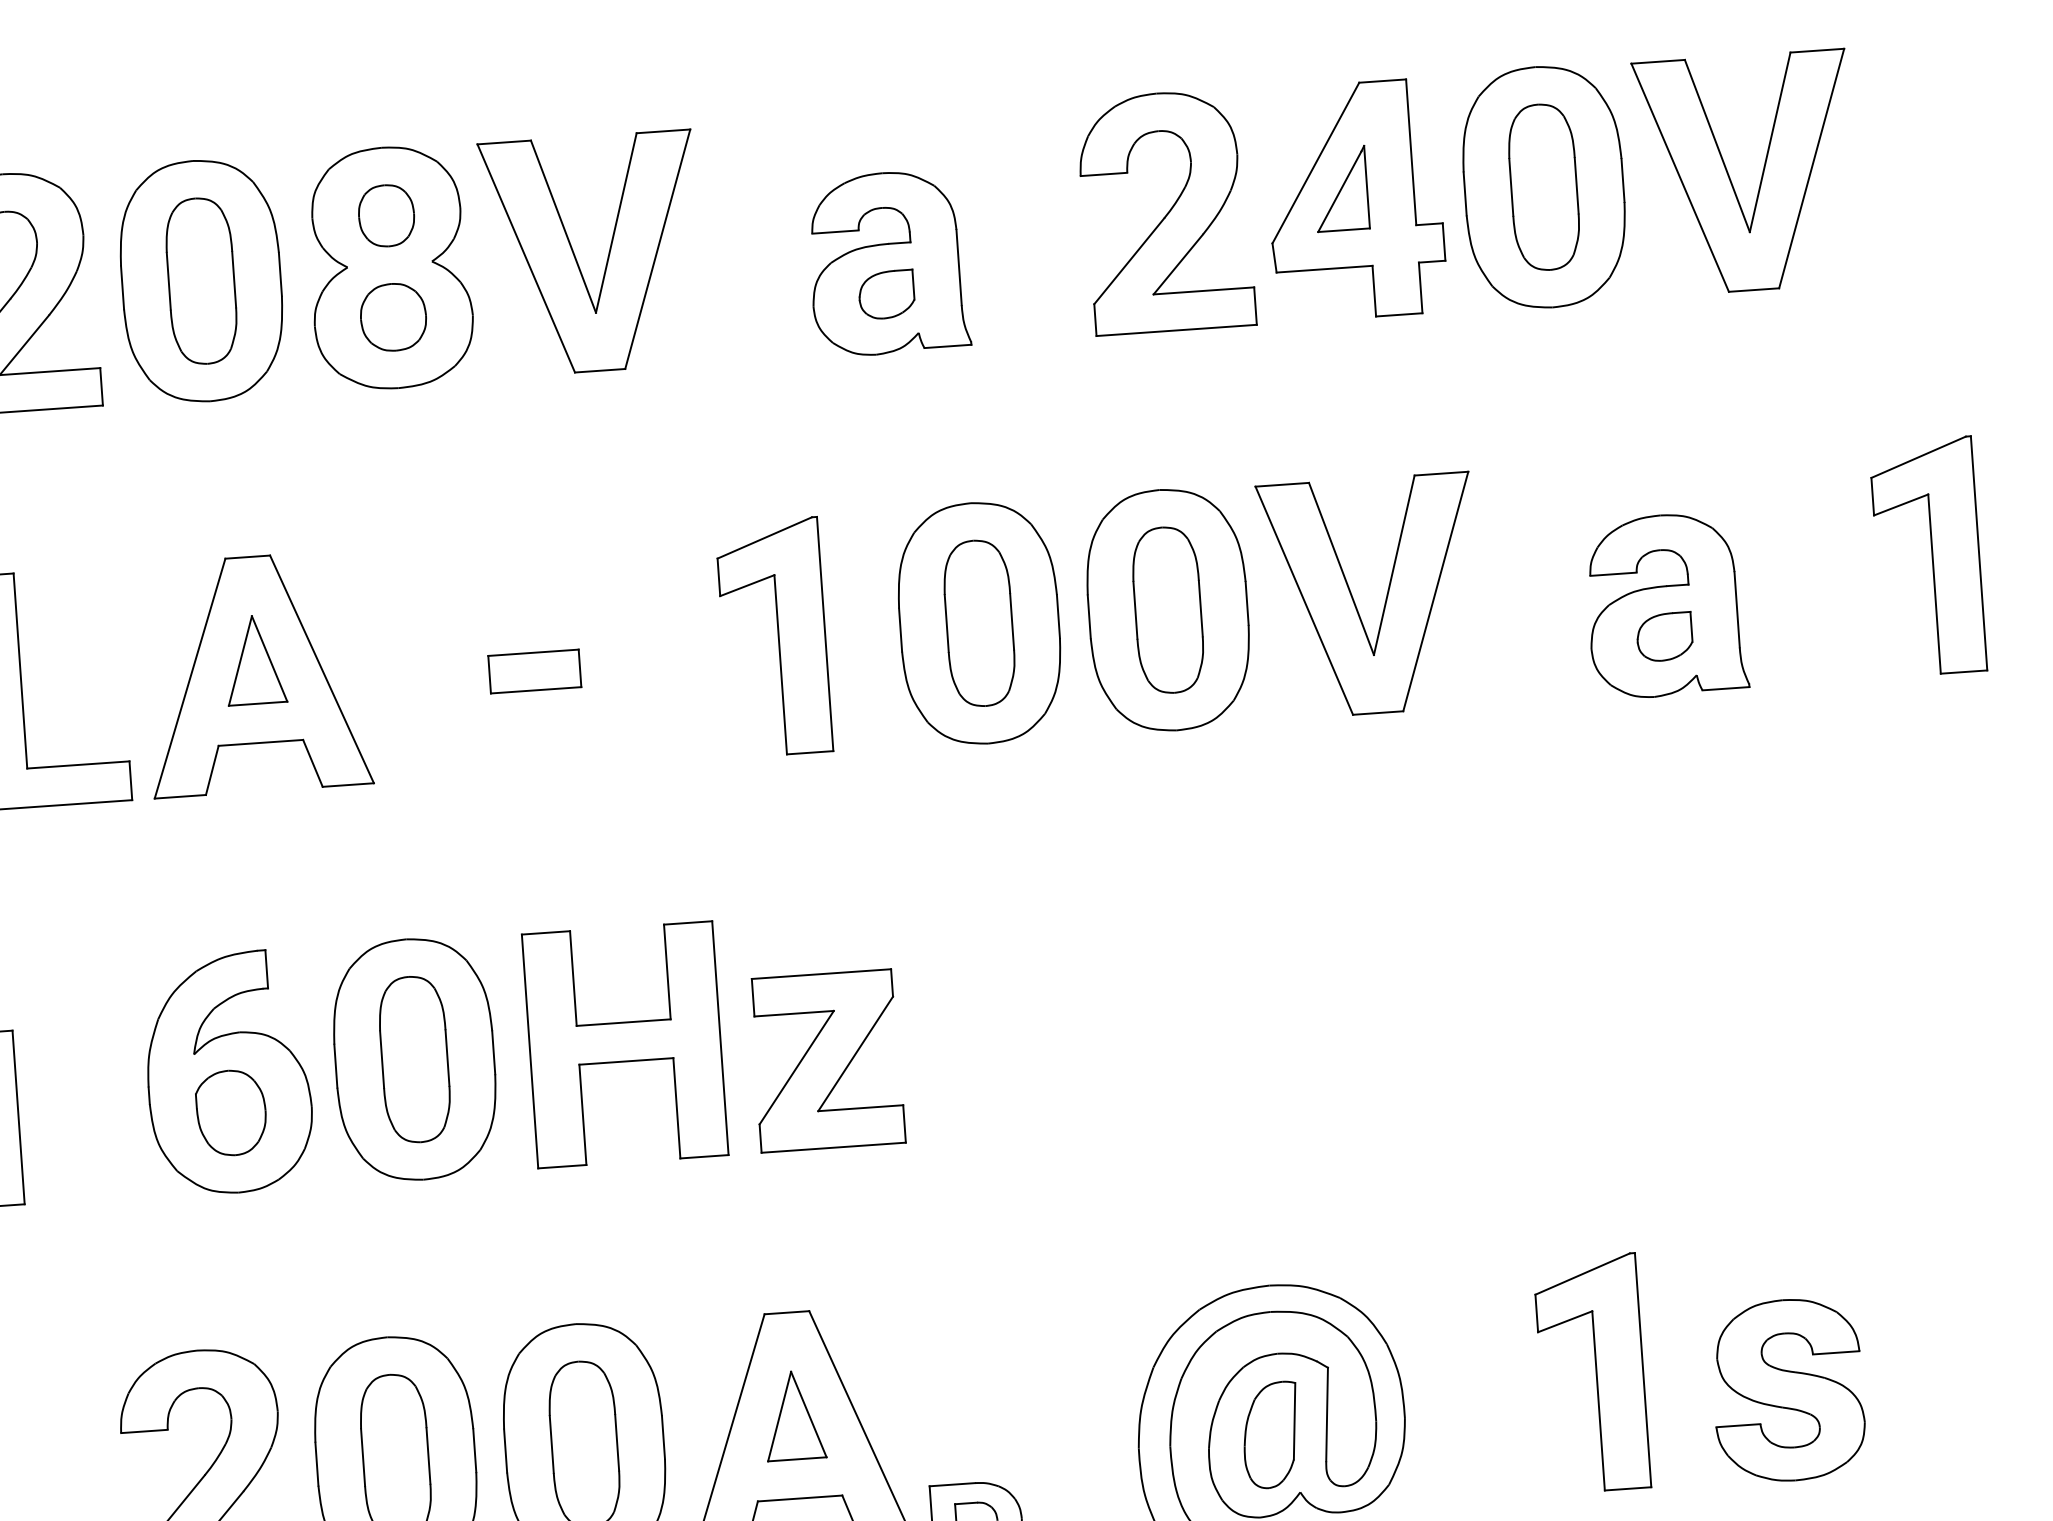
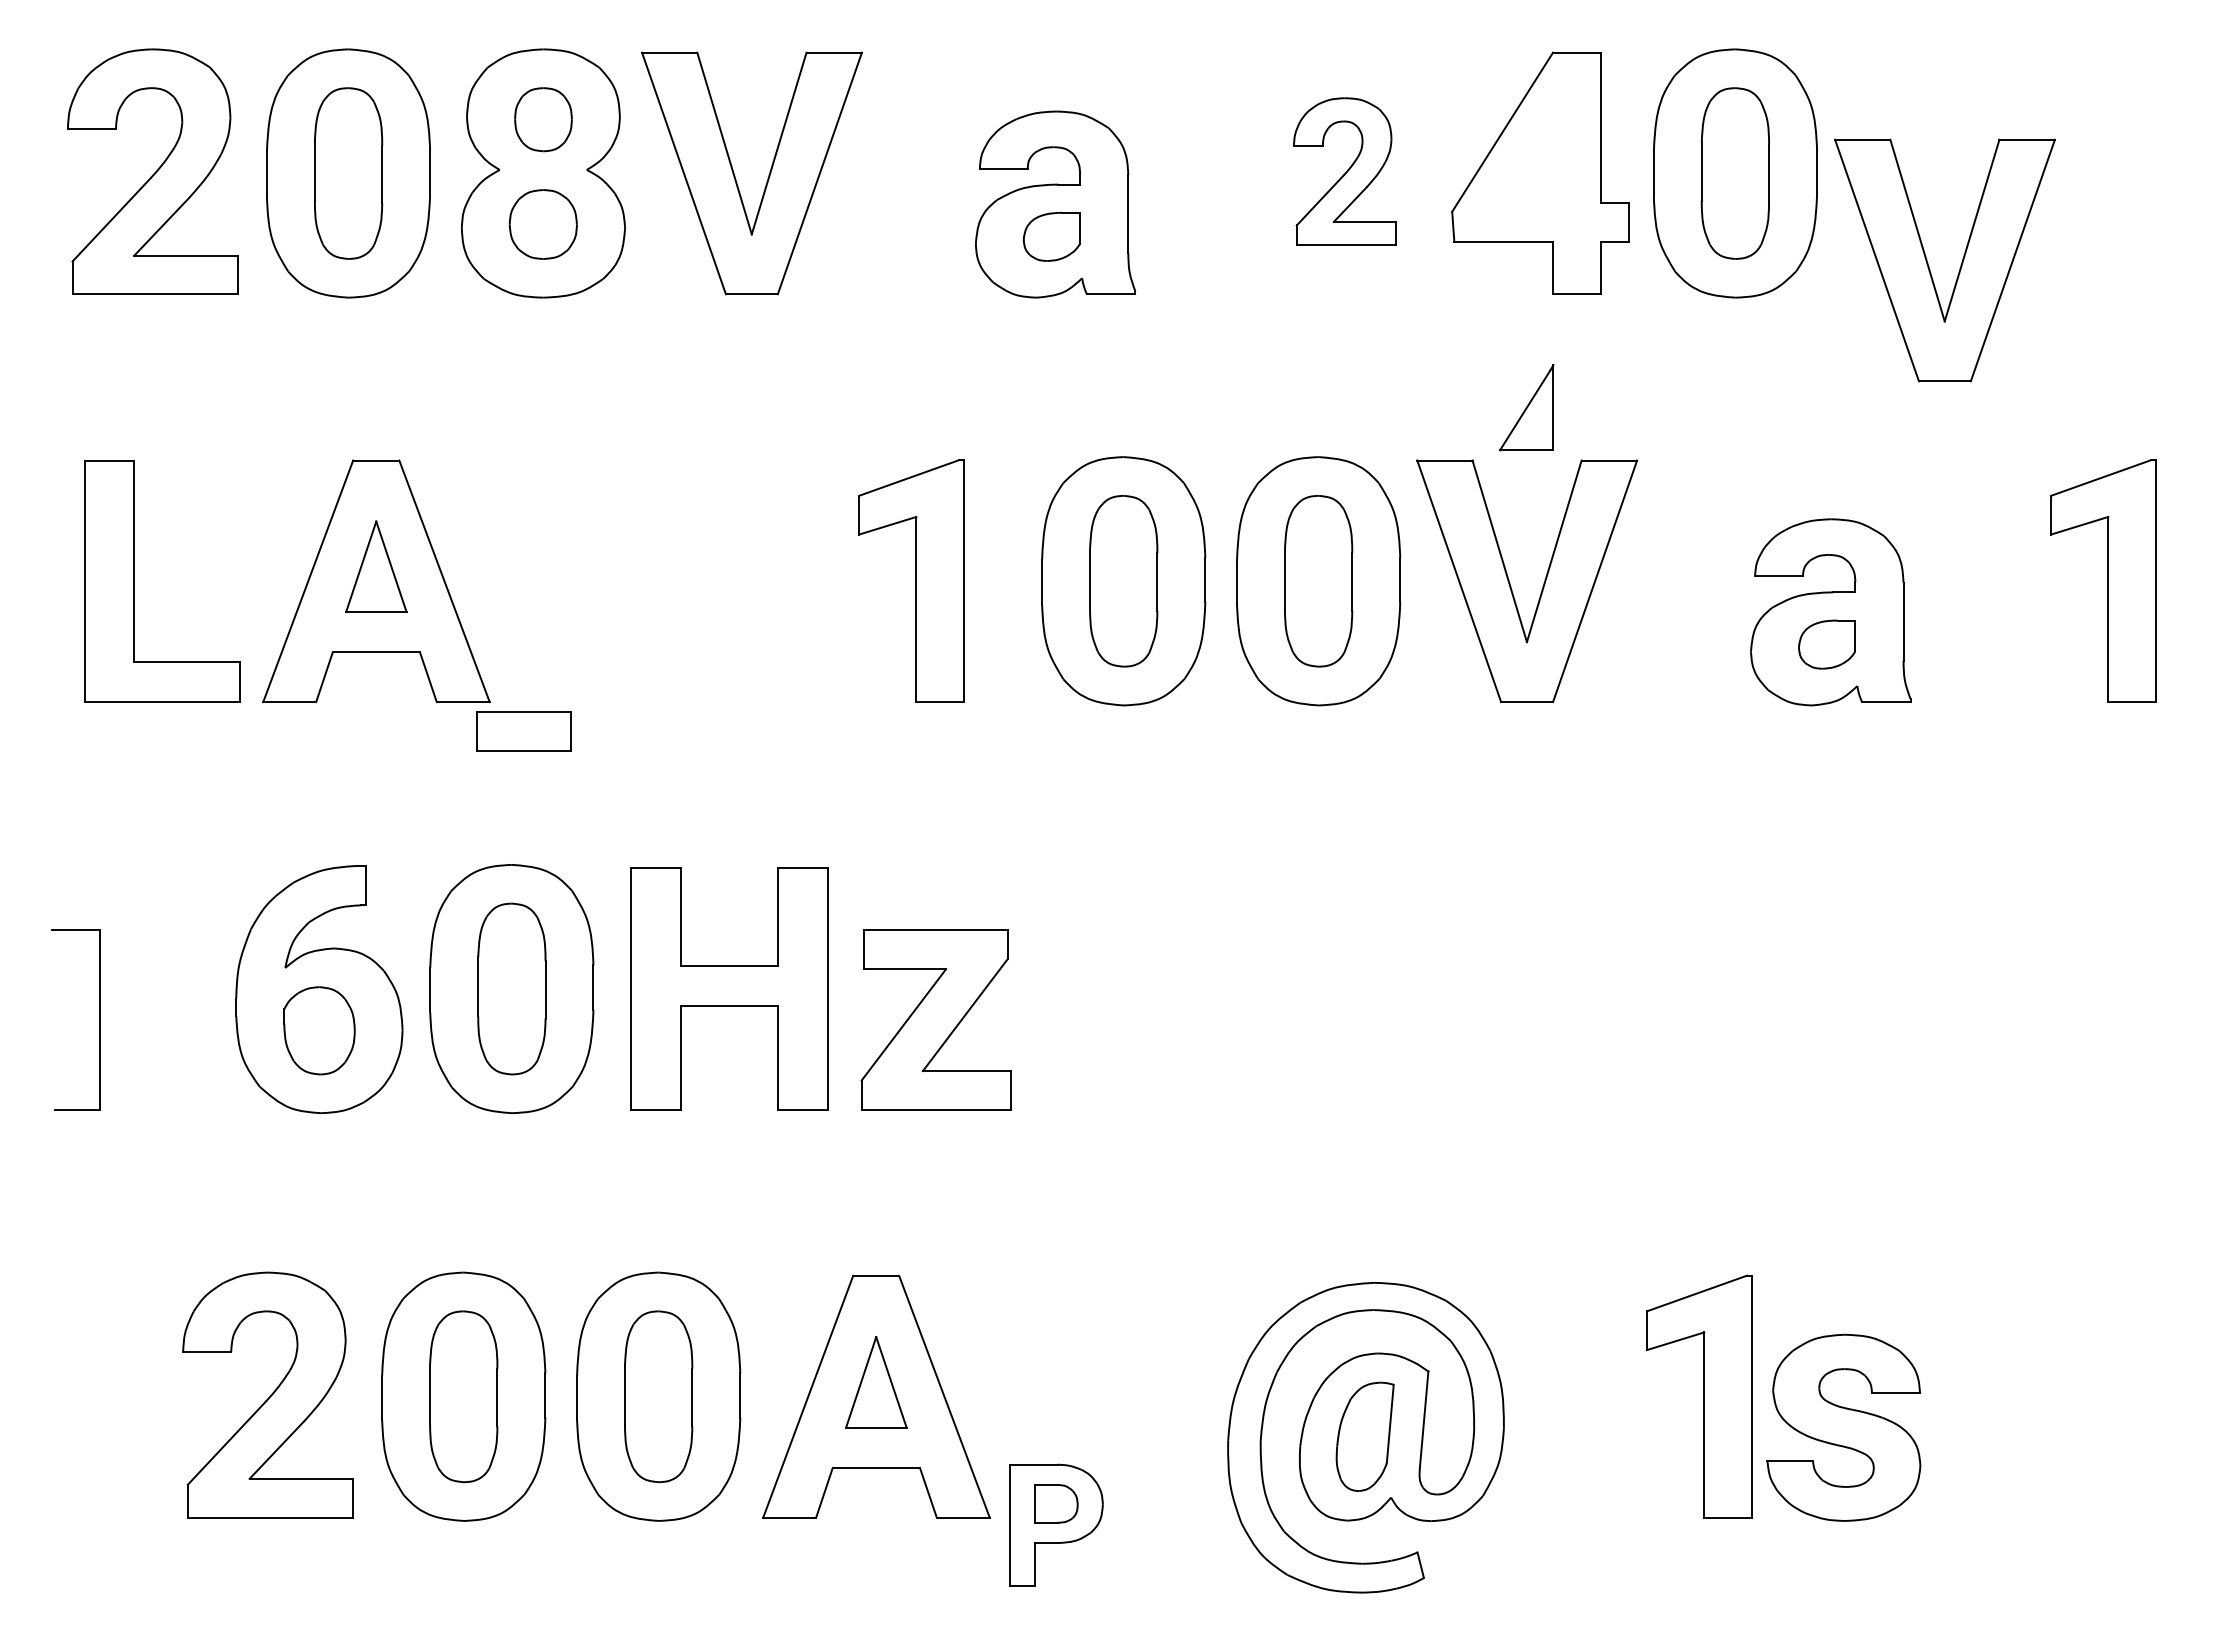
part: (1731, 179) -> (1929, 266), moved
part: (1340, 188) -> (1526, 407), moved
part: (1165, 211) -> (1344, 171), size x0.6
part: (534, 671) -> (523, 731), moved
part: (1787, 1390) -> (1843, 1427), moved

